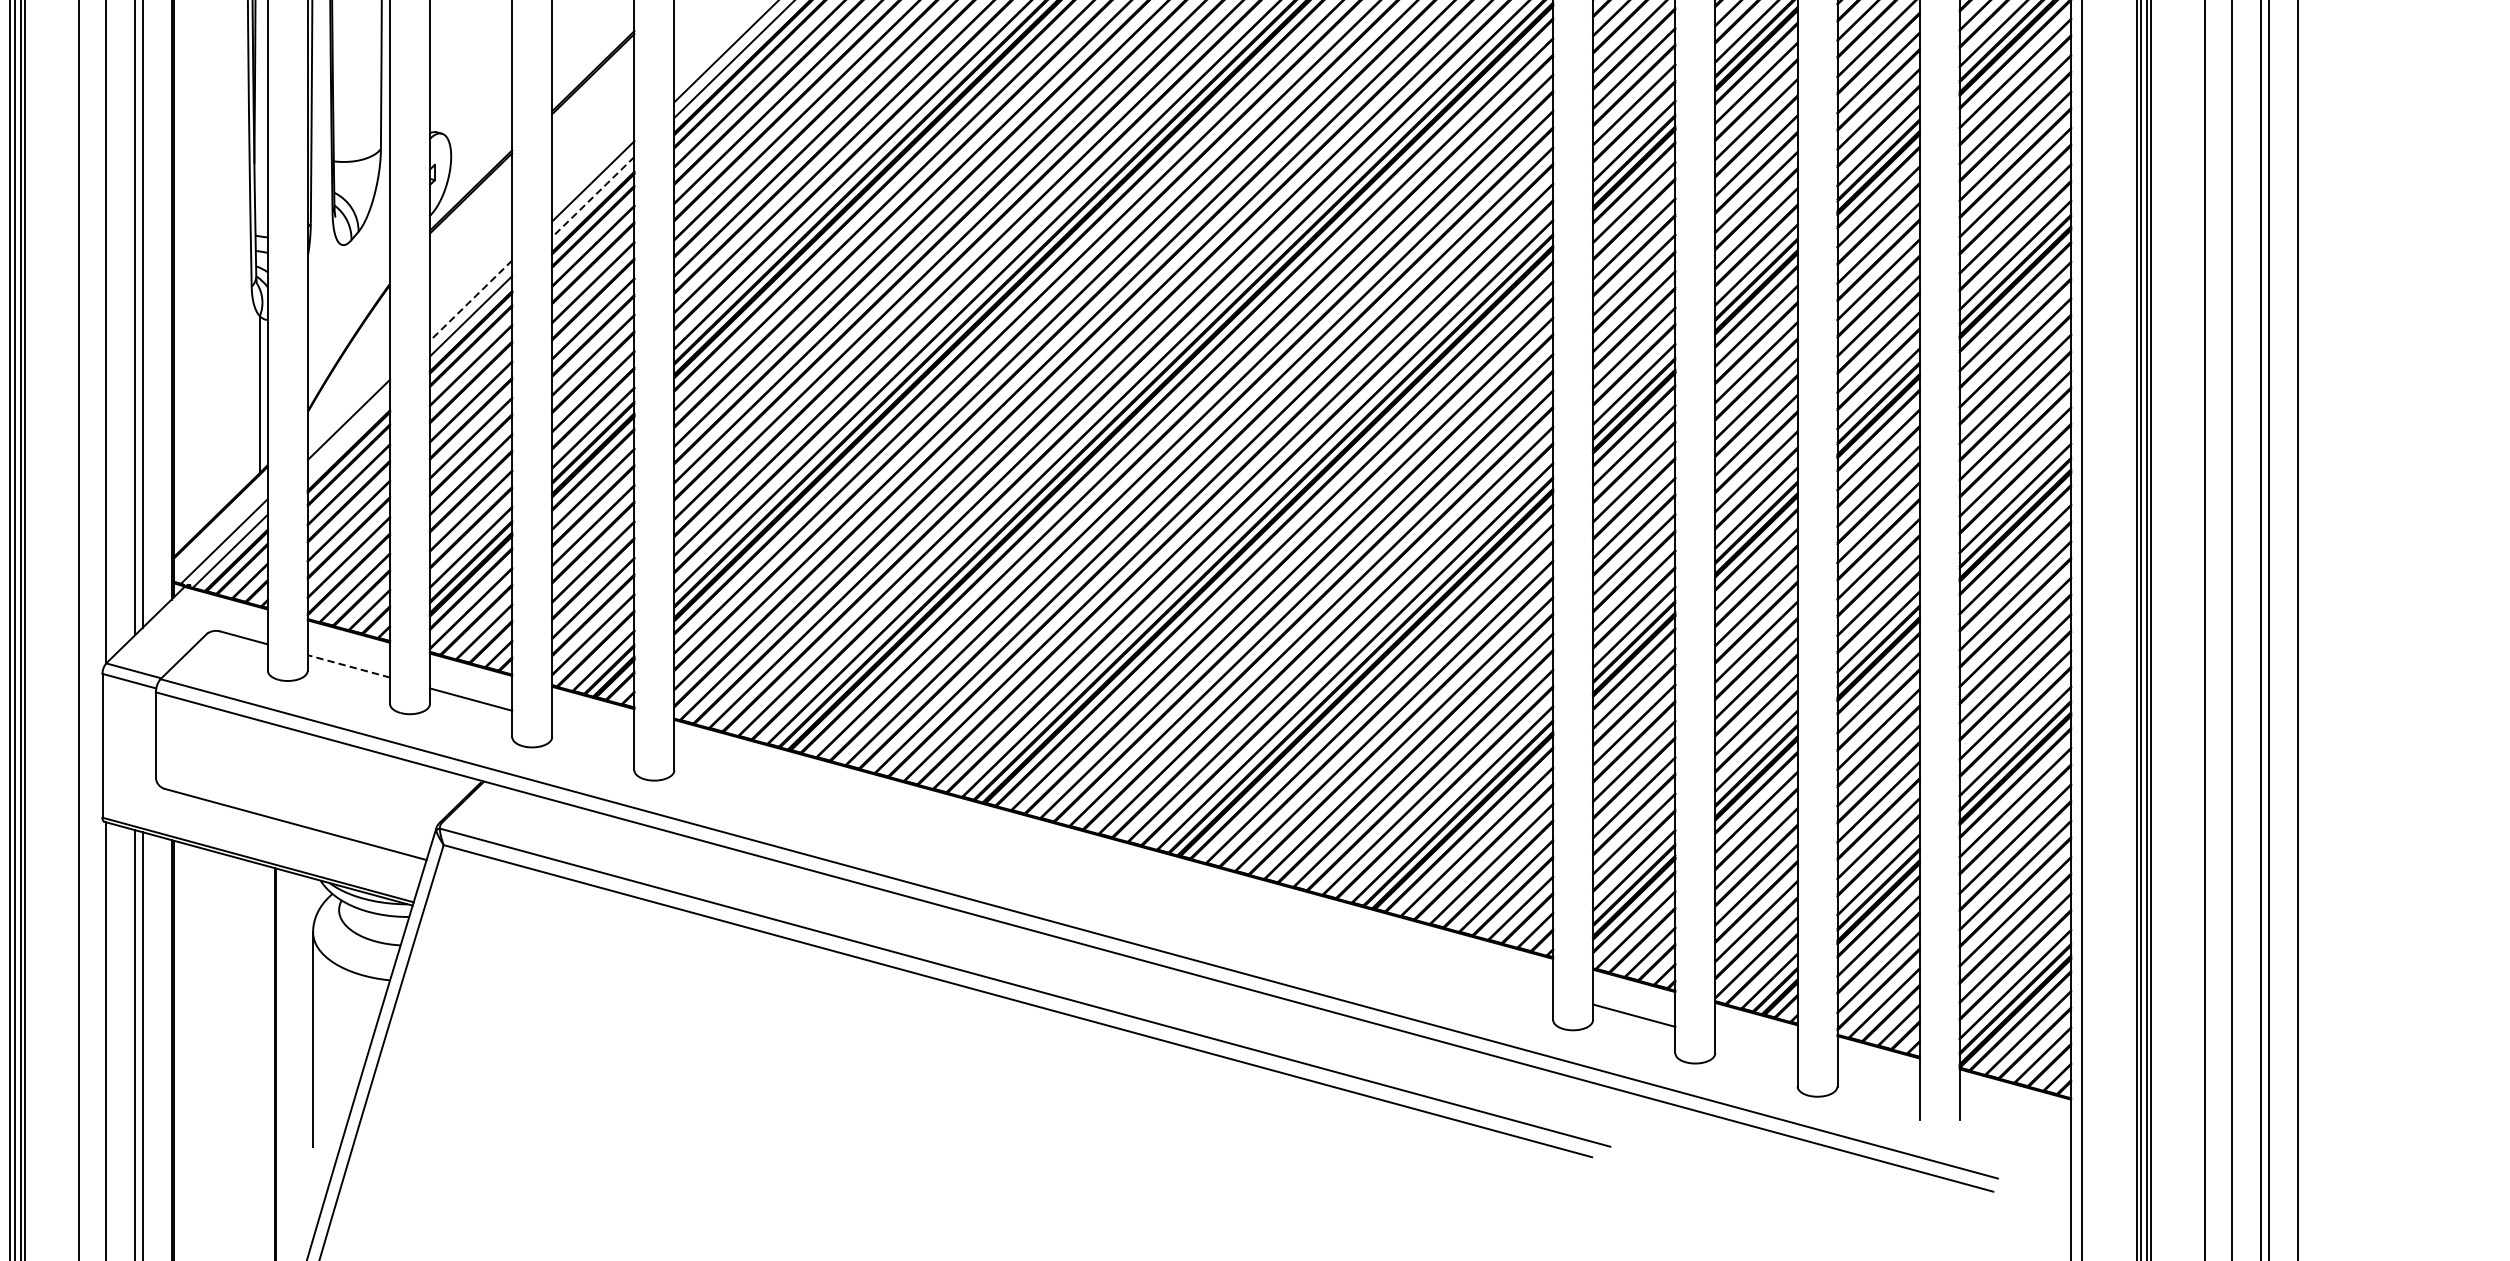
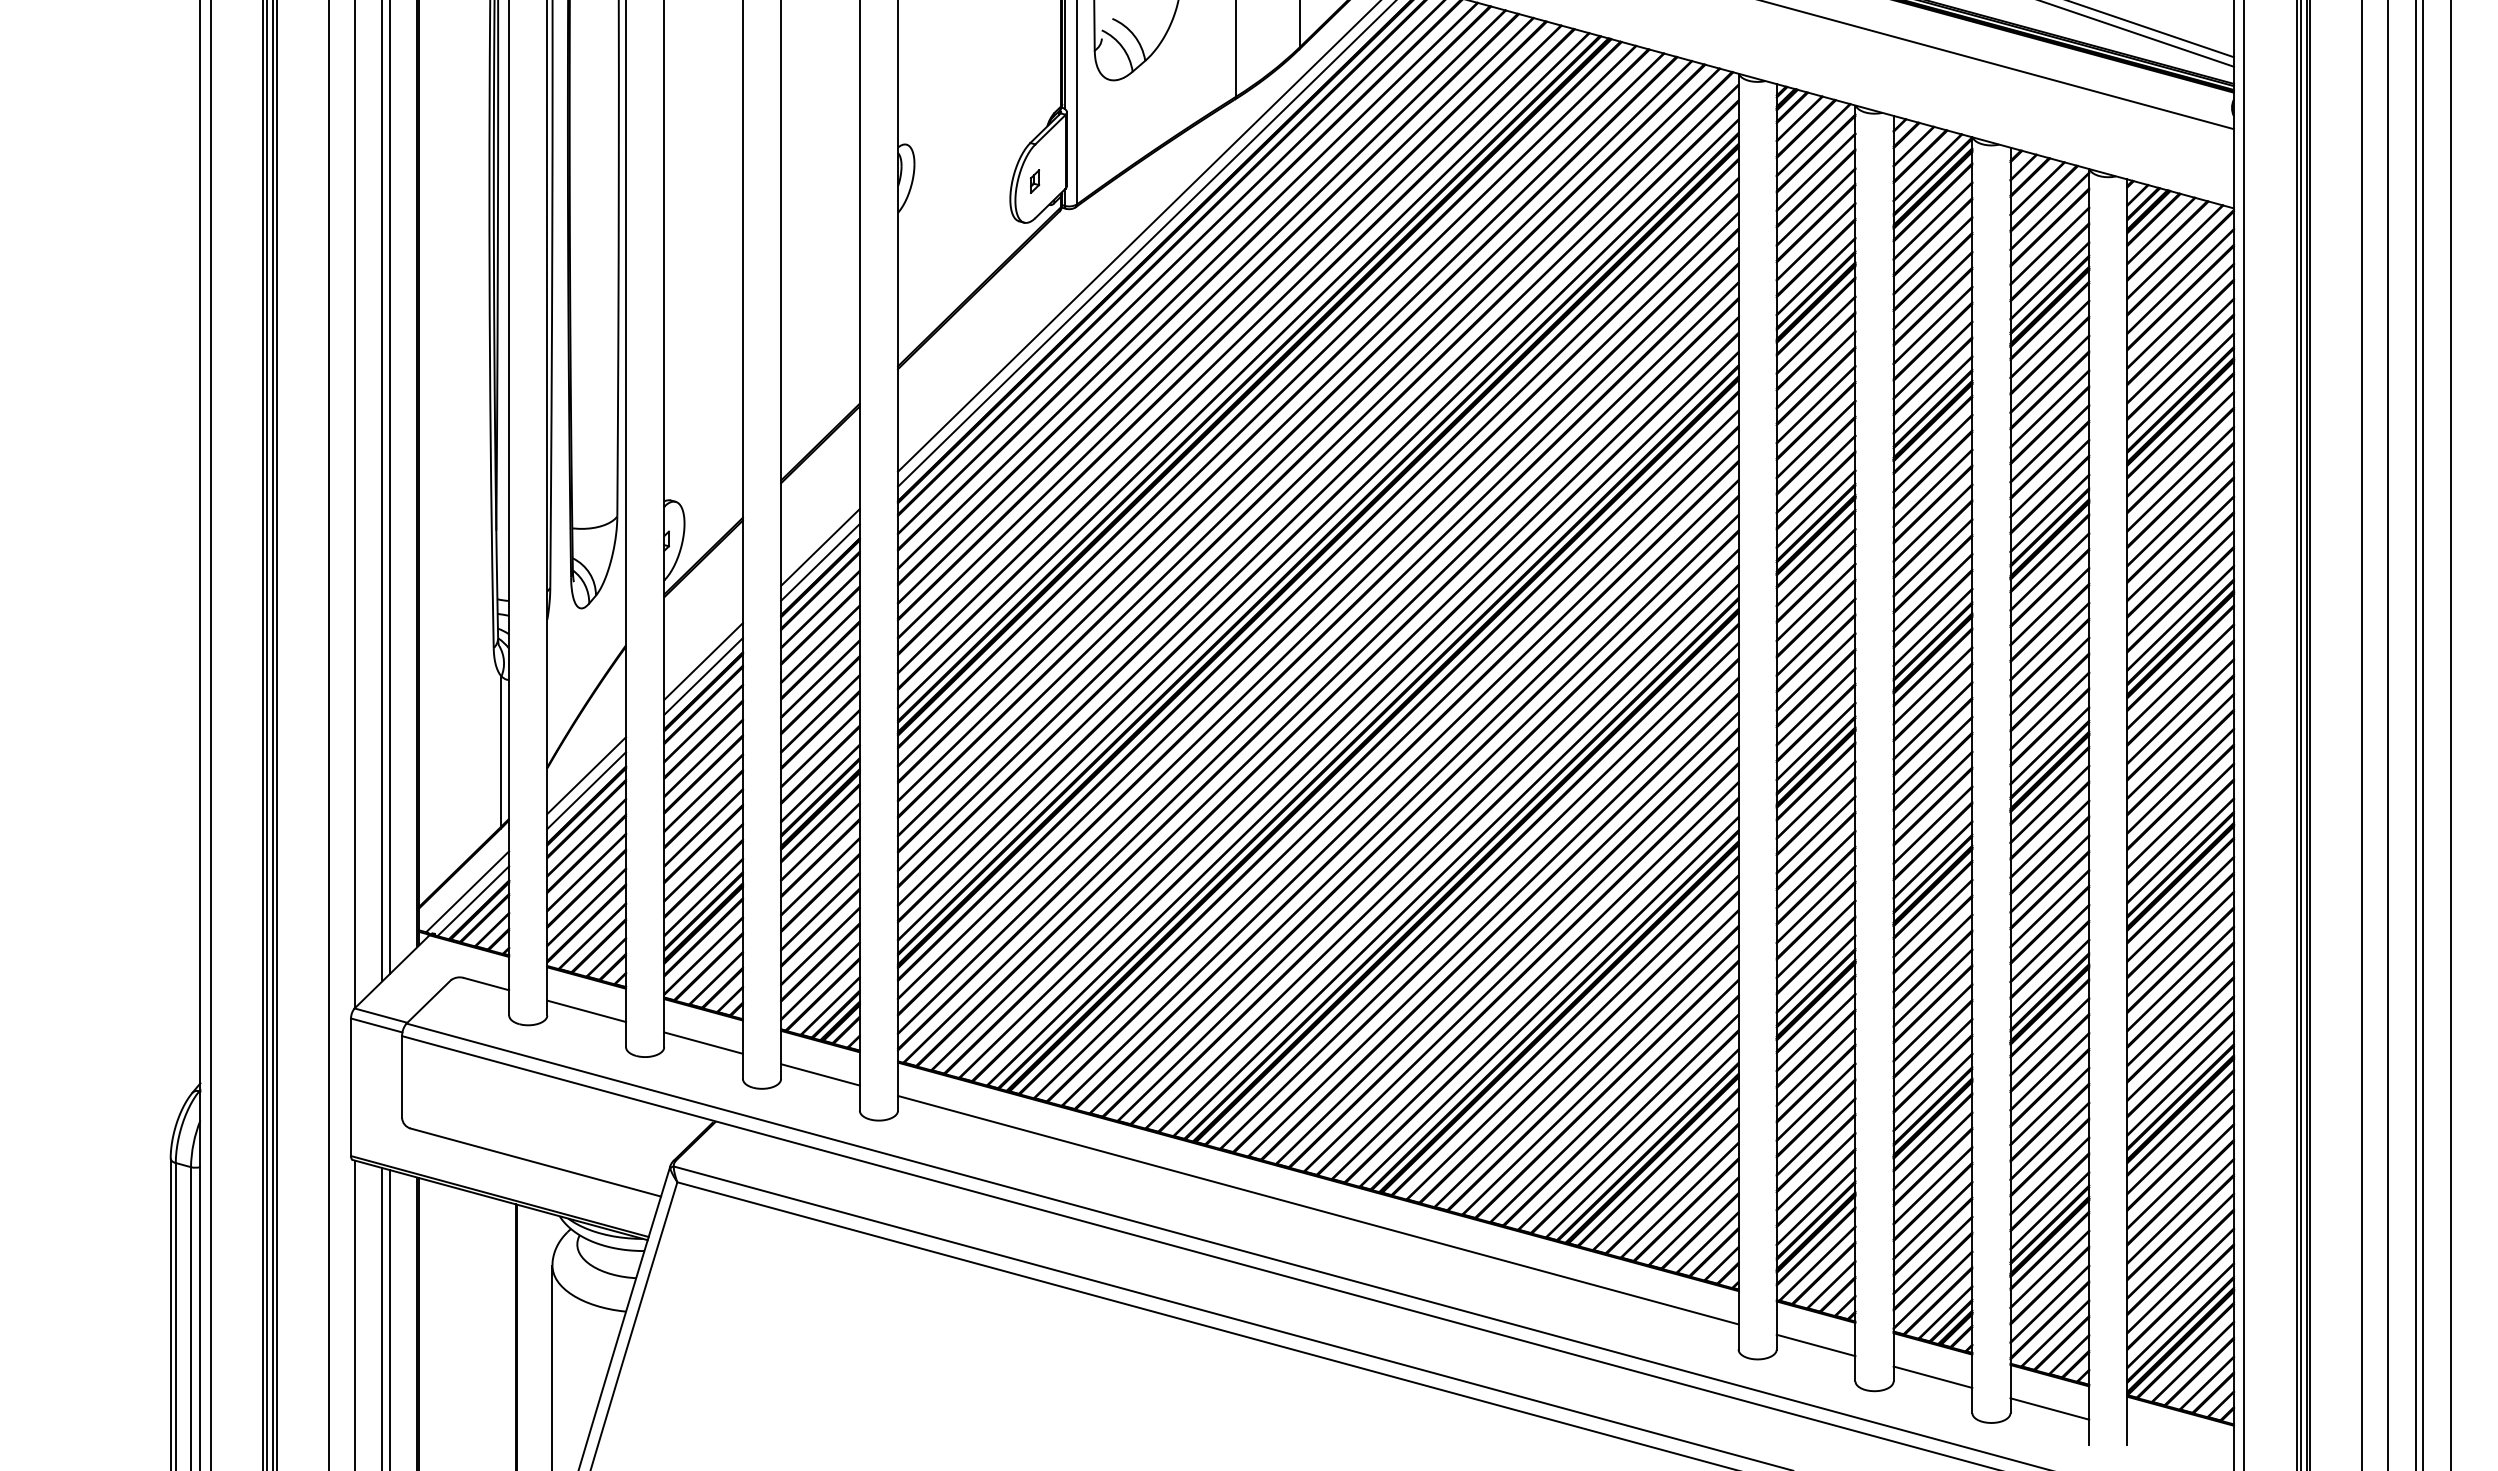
line: (593, 197) -> (820, 562), dashed -> solid
line: (471, 300) -> (703, 661), dashed -> solid
line: (348, 435) -> (586, 790), added
line: (348, 666) -> (586, 1011), dashed -> solid
line: (593, 732) -> (820, 1074), added
line: (1113, 873) -> (1318, 1209), added
line: (1755, 1048) -> (1932, 1376), added
line: (1878, 1081) -> (2049, 1408), added

